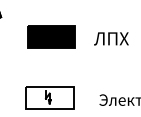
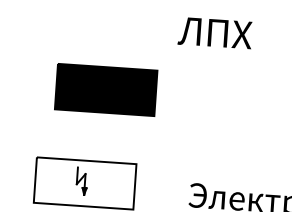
part: (51, 36) -> (105, 88), moved
text: (111, 38) -> (215, 32), moved

